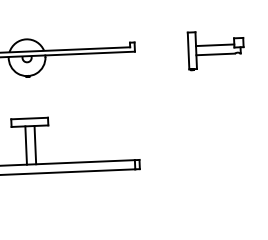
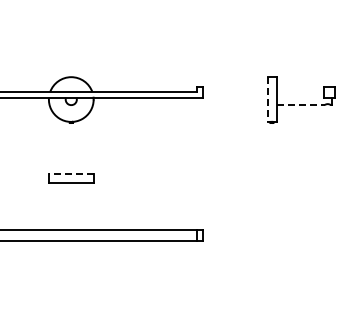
line: (214, 44) -> (300, 93), removed
line: (188, 51) -> (268, 100), solid -> dashed
line: (215, 54) -> (300, 105), solid -> dashed
line: (28, 118) -> (70, 173), solid -> dashed
line: (25, 144) -> (65, 205), removed
line: (35, 144) -> (76, 205), removed

